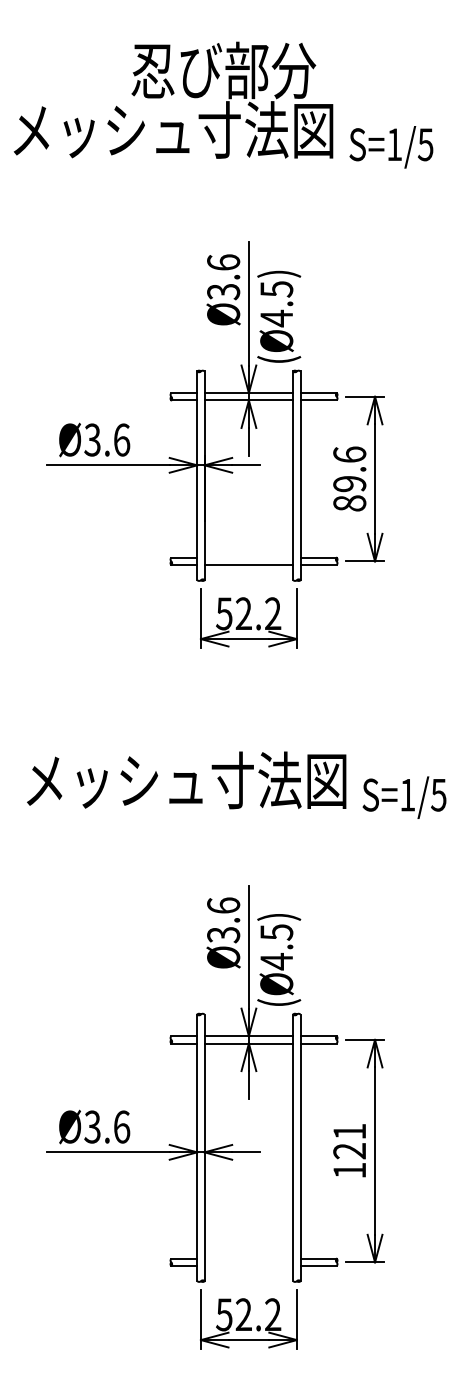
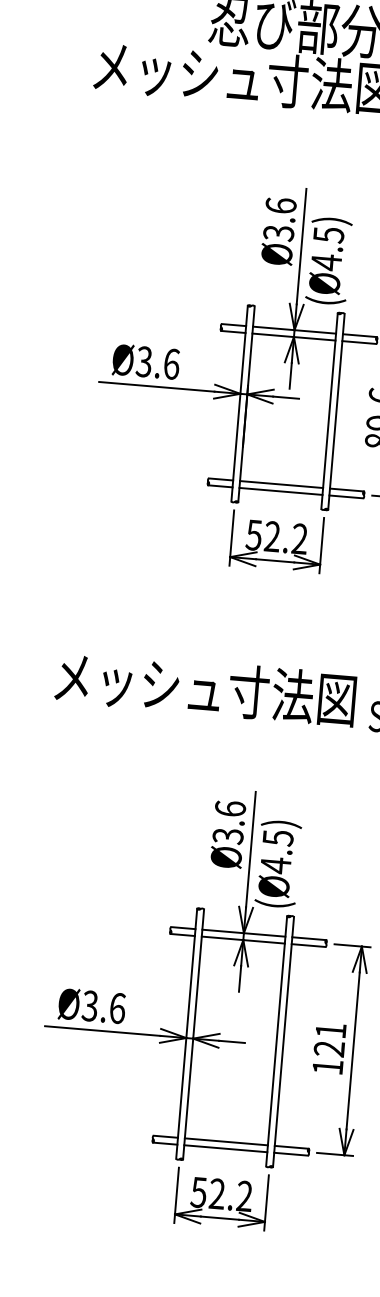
line: (248, 557) -> (281, 484), added
line: (248, 1258) -> (226, 1141), added
line: (248, 1266) -> (225, 1149), added

